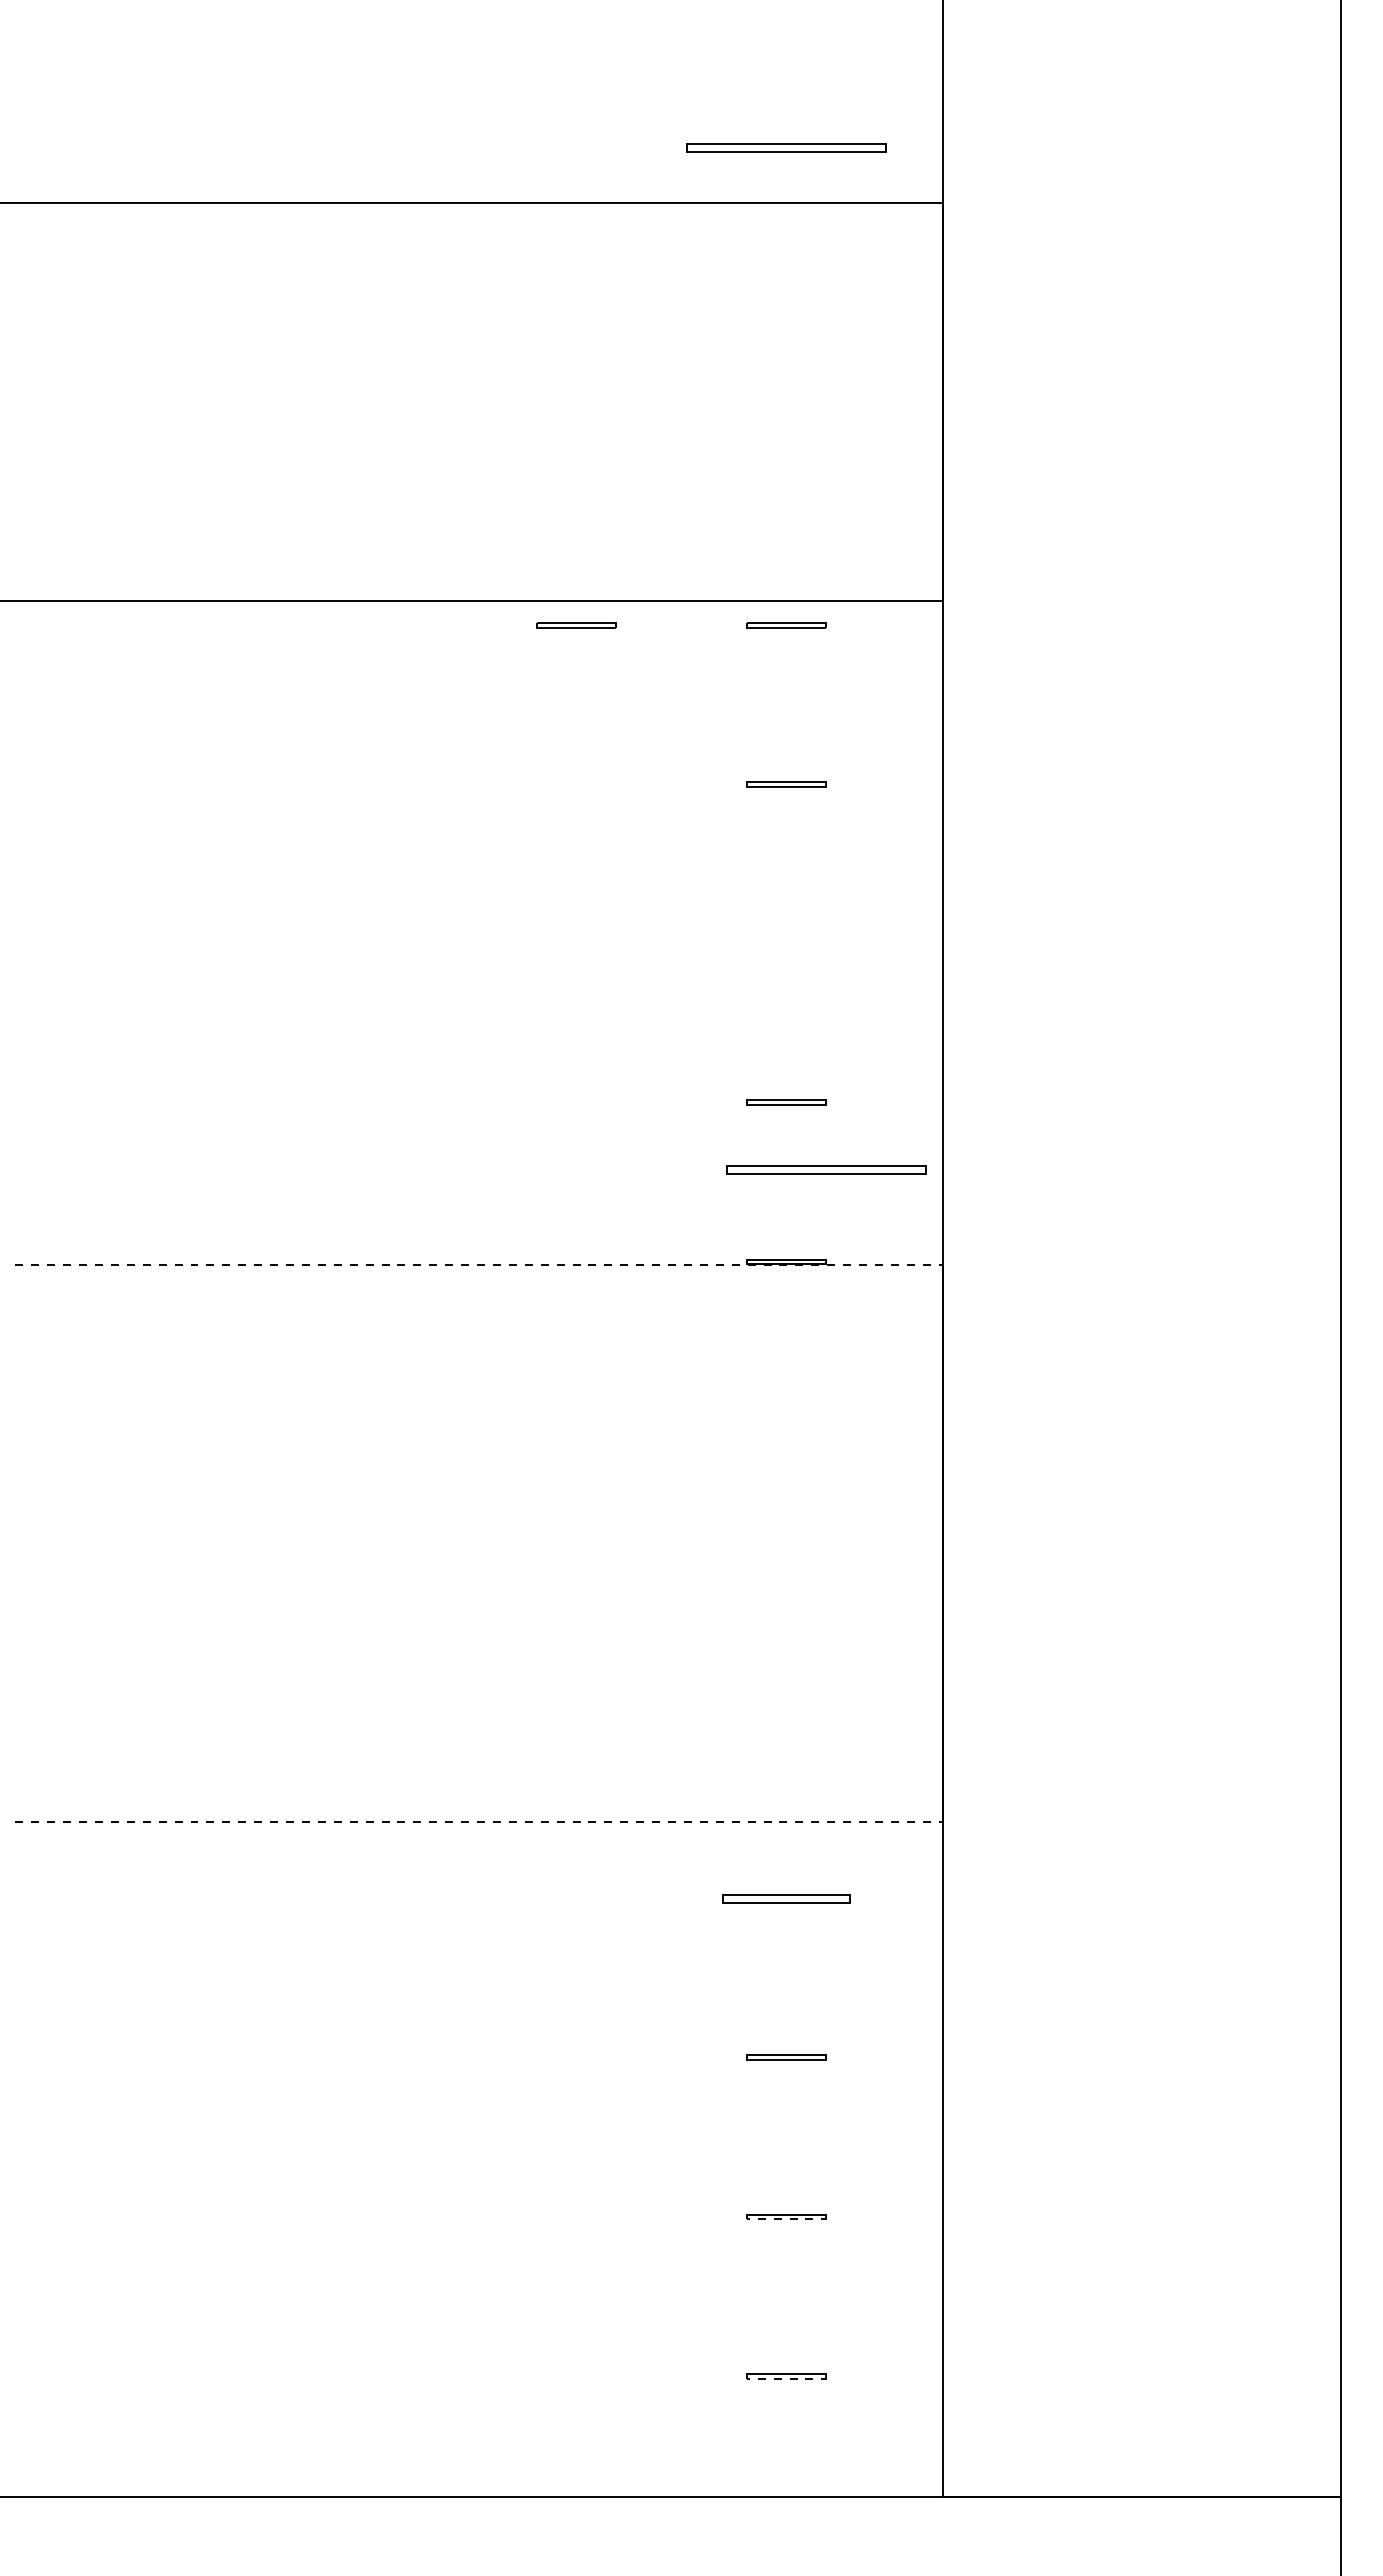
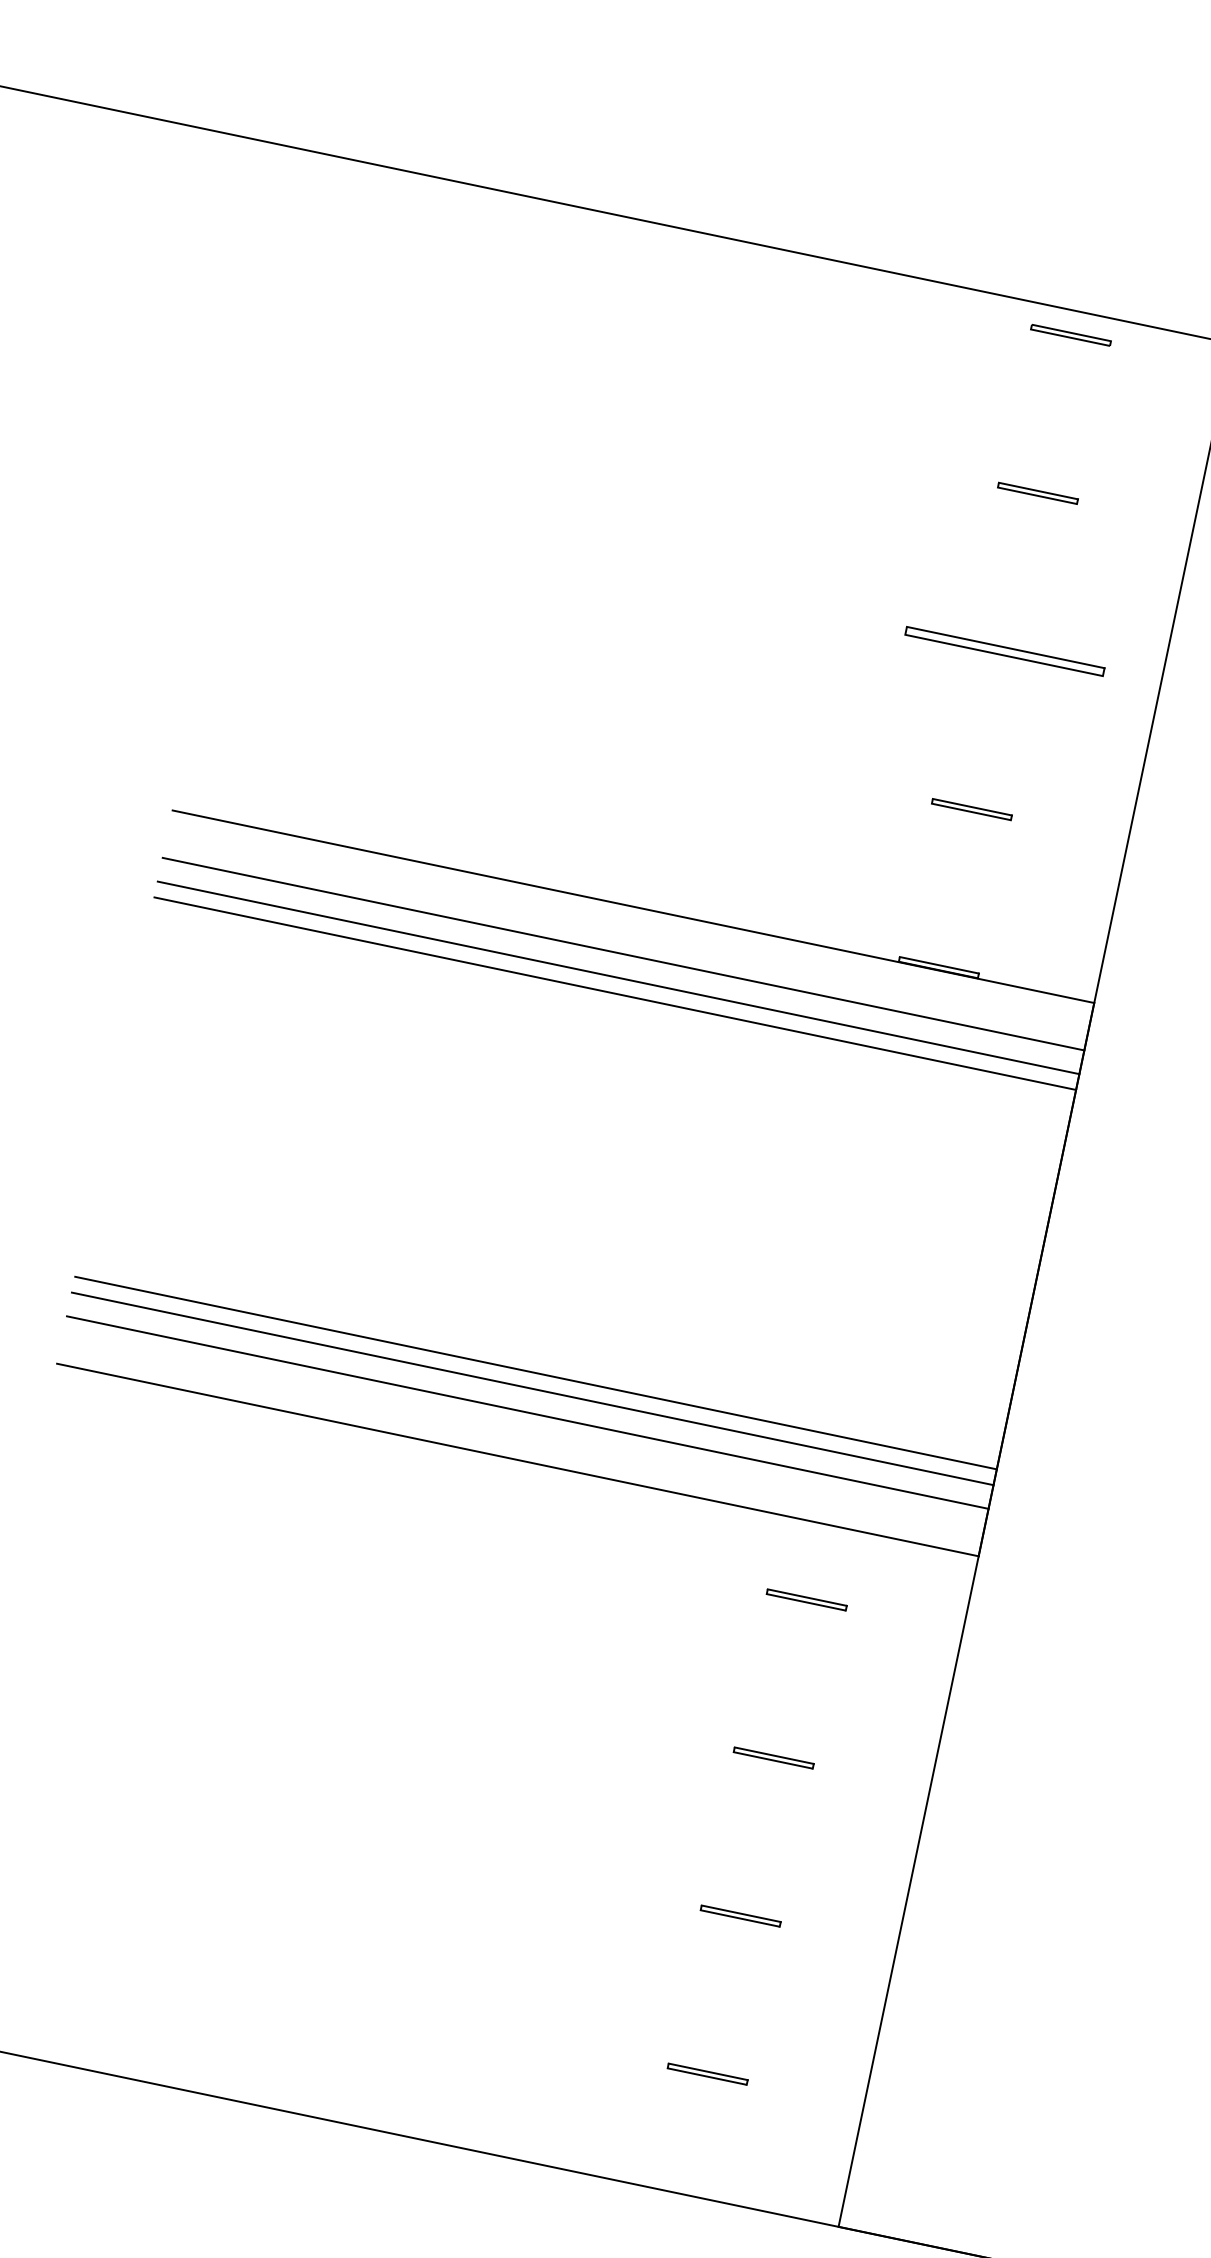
part: (576, 625) -> (862, 292), removed
part: (826, 1169) -> (1005, 651), moved
line: (479, 1264) -> (633, 906), dashed -> solid
line: (479, 1312) -> (623, 954), added
line: (479, 1336) -> (618, 978), added
line: (479, 1352) -> (615, 993), added
line: (479, 1734) -> (536, 1373), added
line: (479, 1750) -> (532, 1389), added
line: (479, 1774) -> (527, 1413), added
line: (479, 1821) -> (518, 1459), dashed -> solid
part: (786, 1898) -> (806, 1599), size x0.62
line: (783, 2219) -> (737, 1918), dashed -> solid
line: (783, 2378) -> (704, 2075), dashed -> solid

